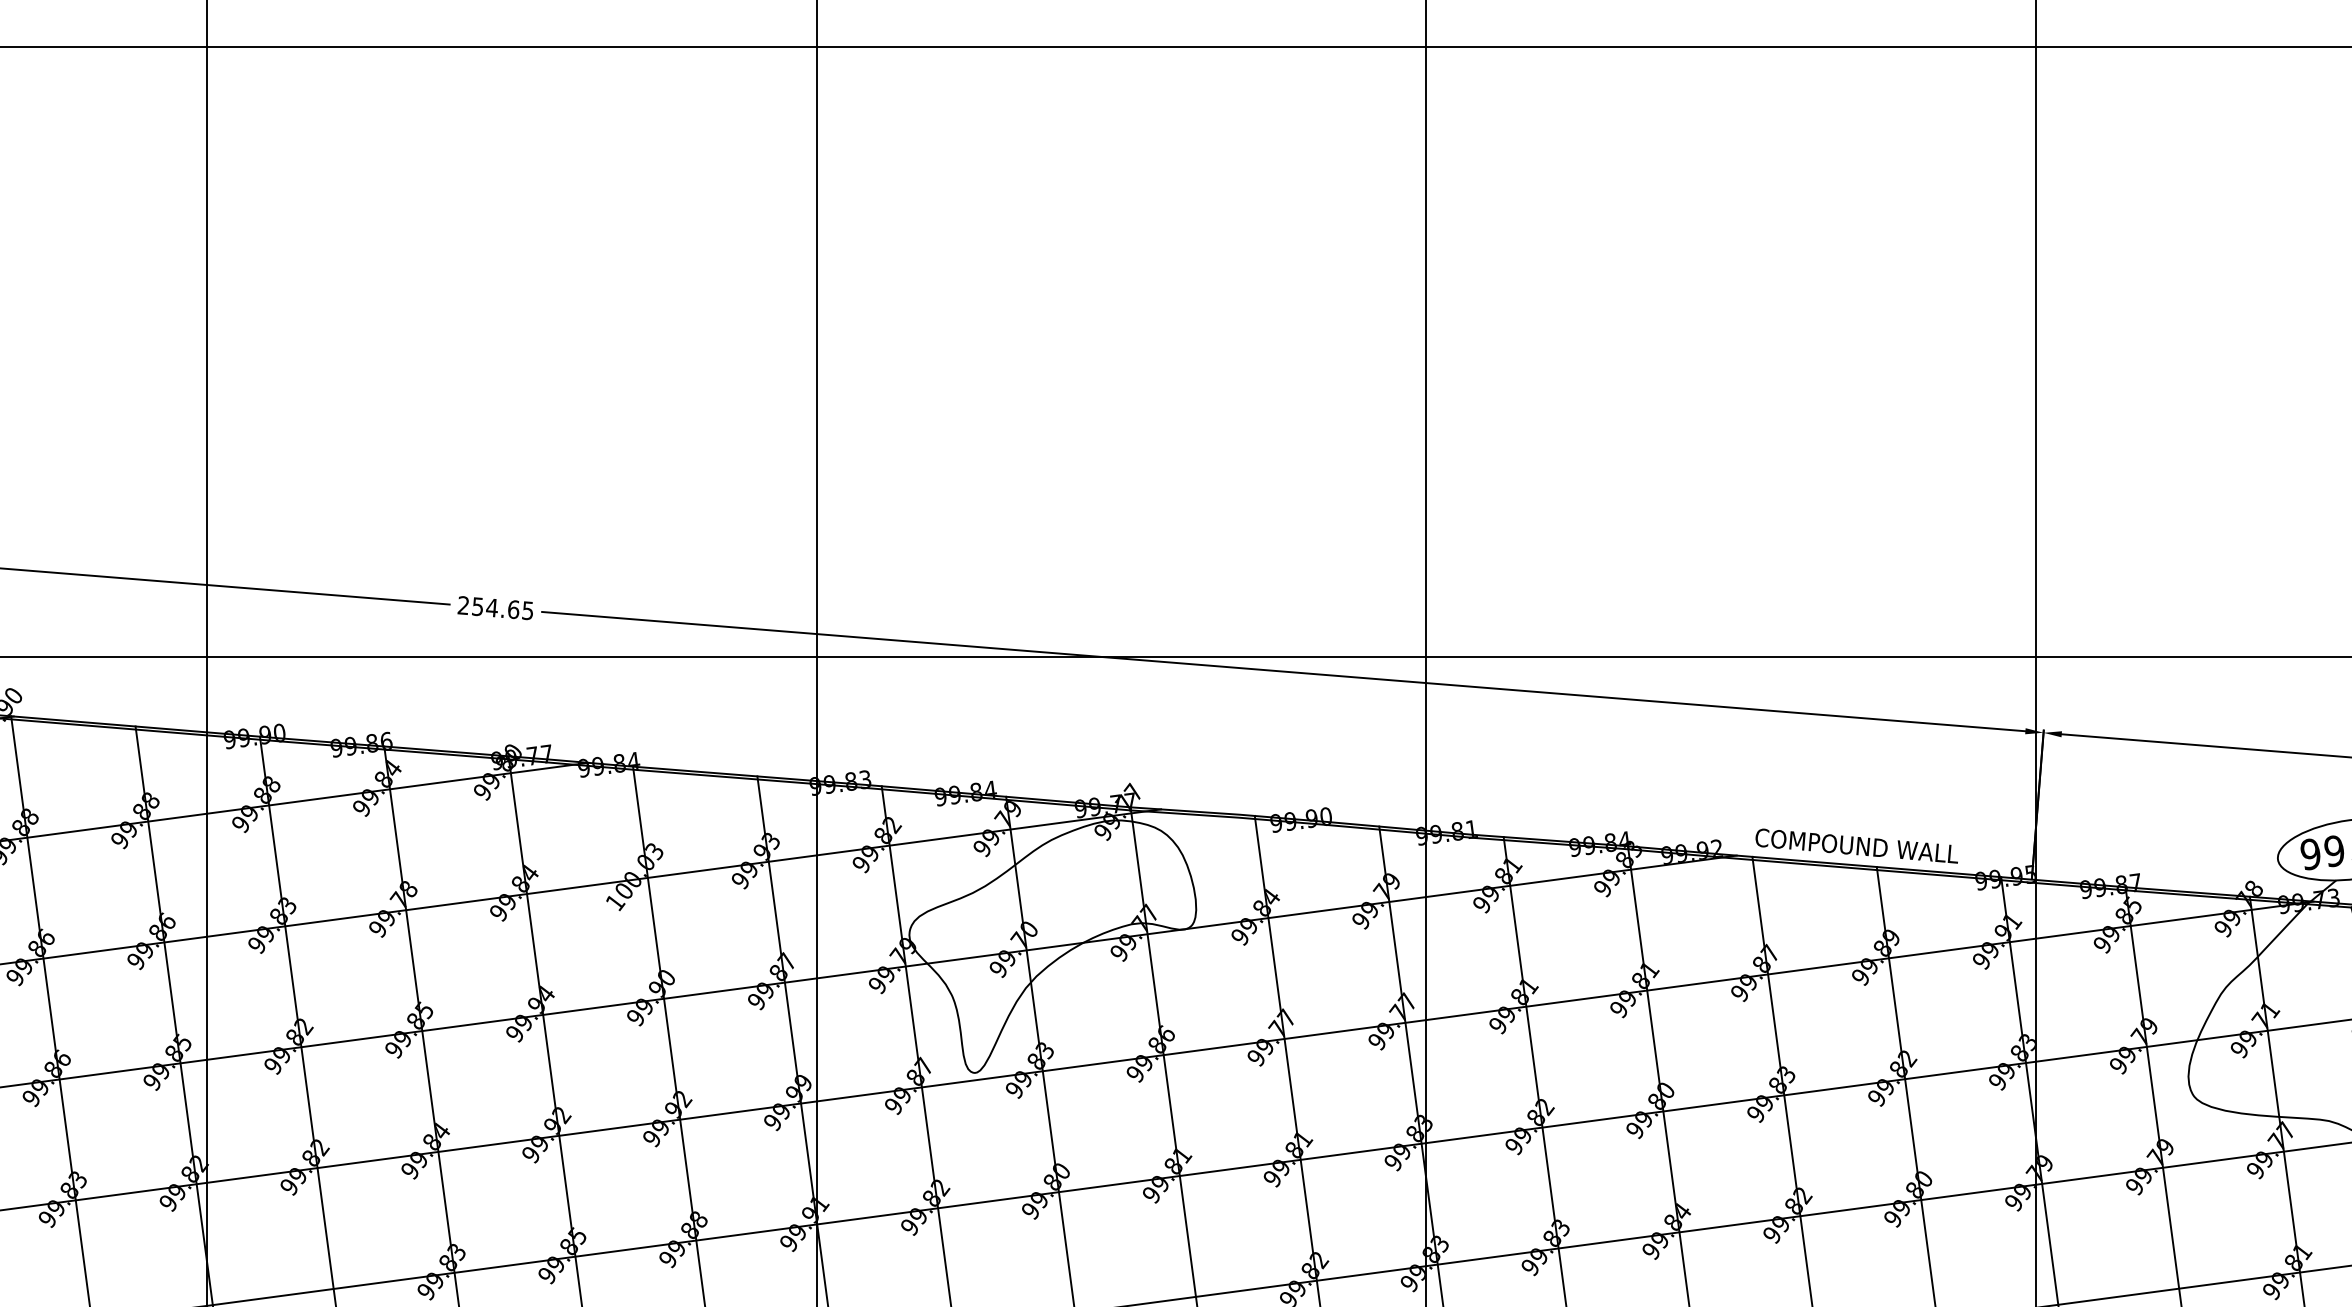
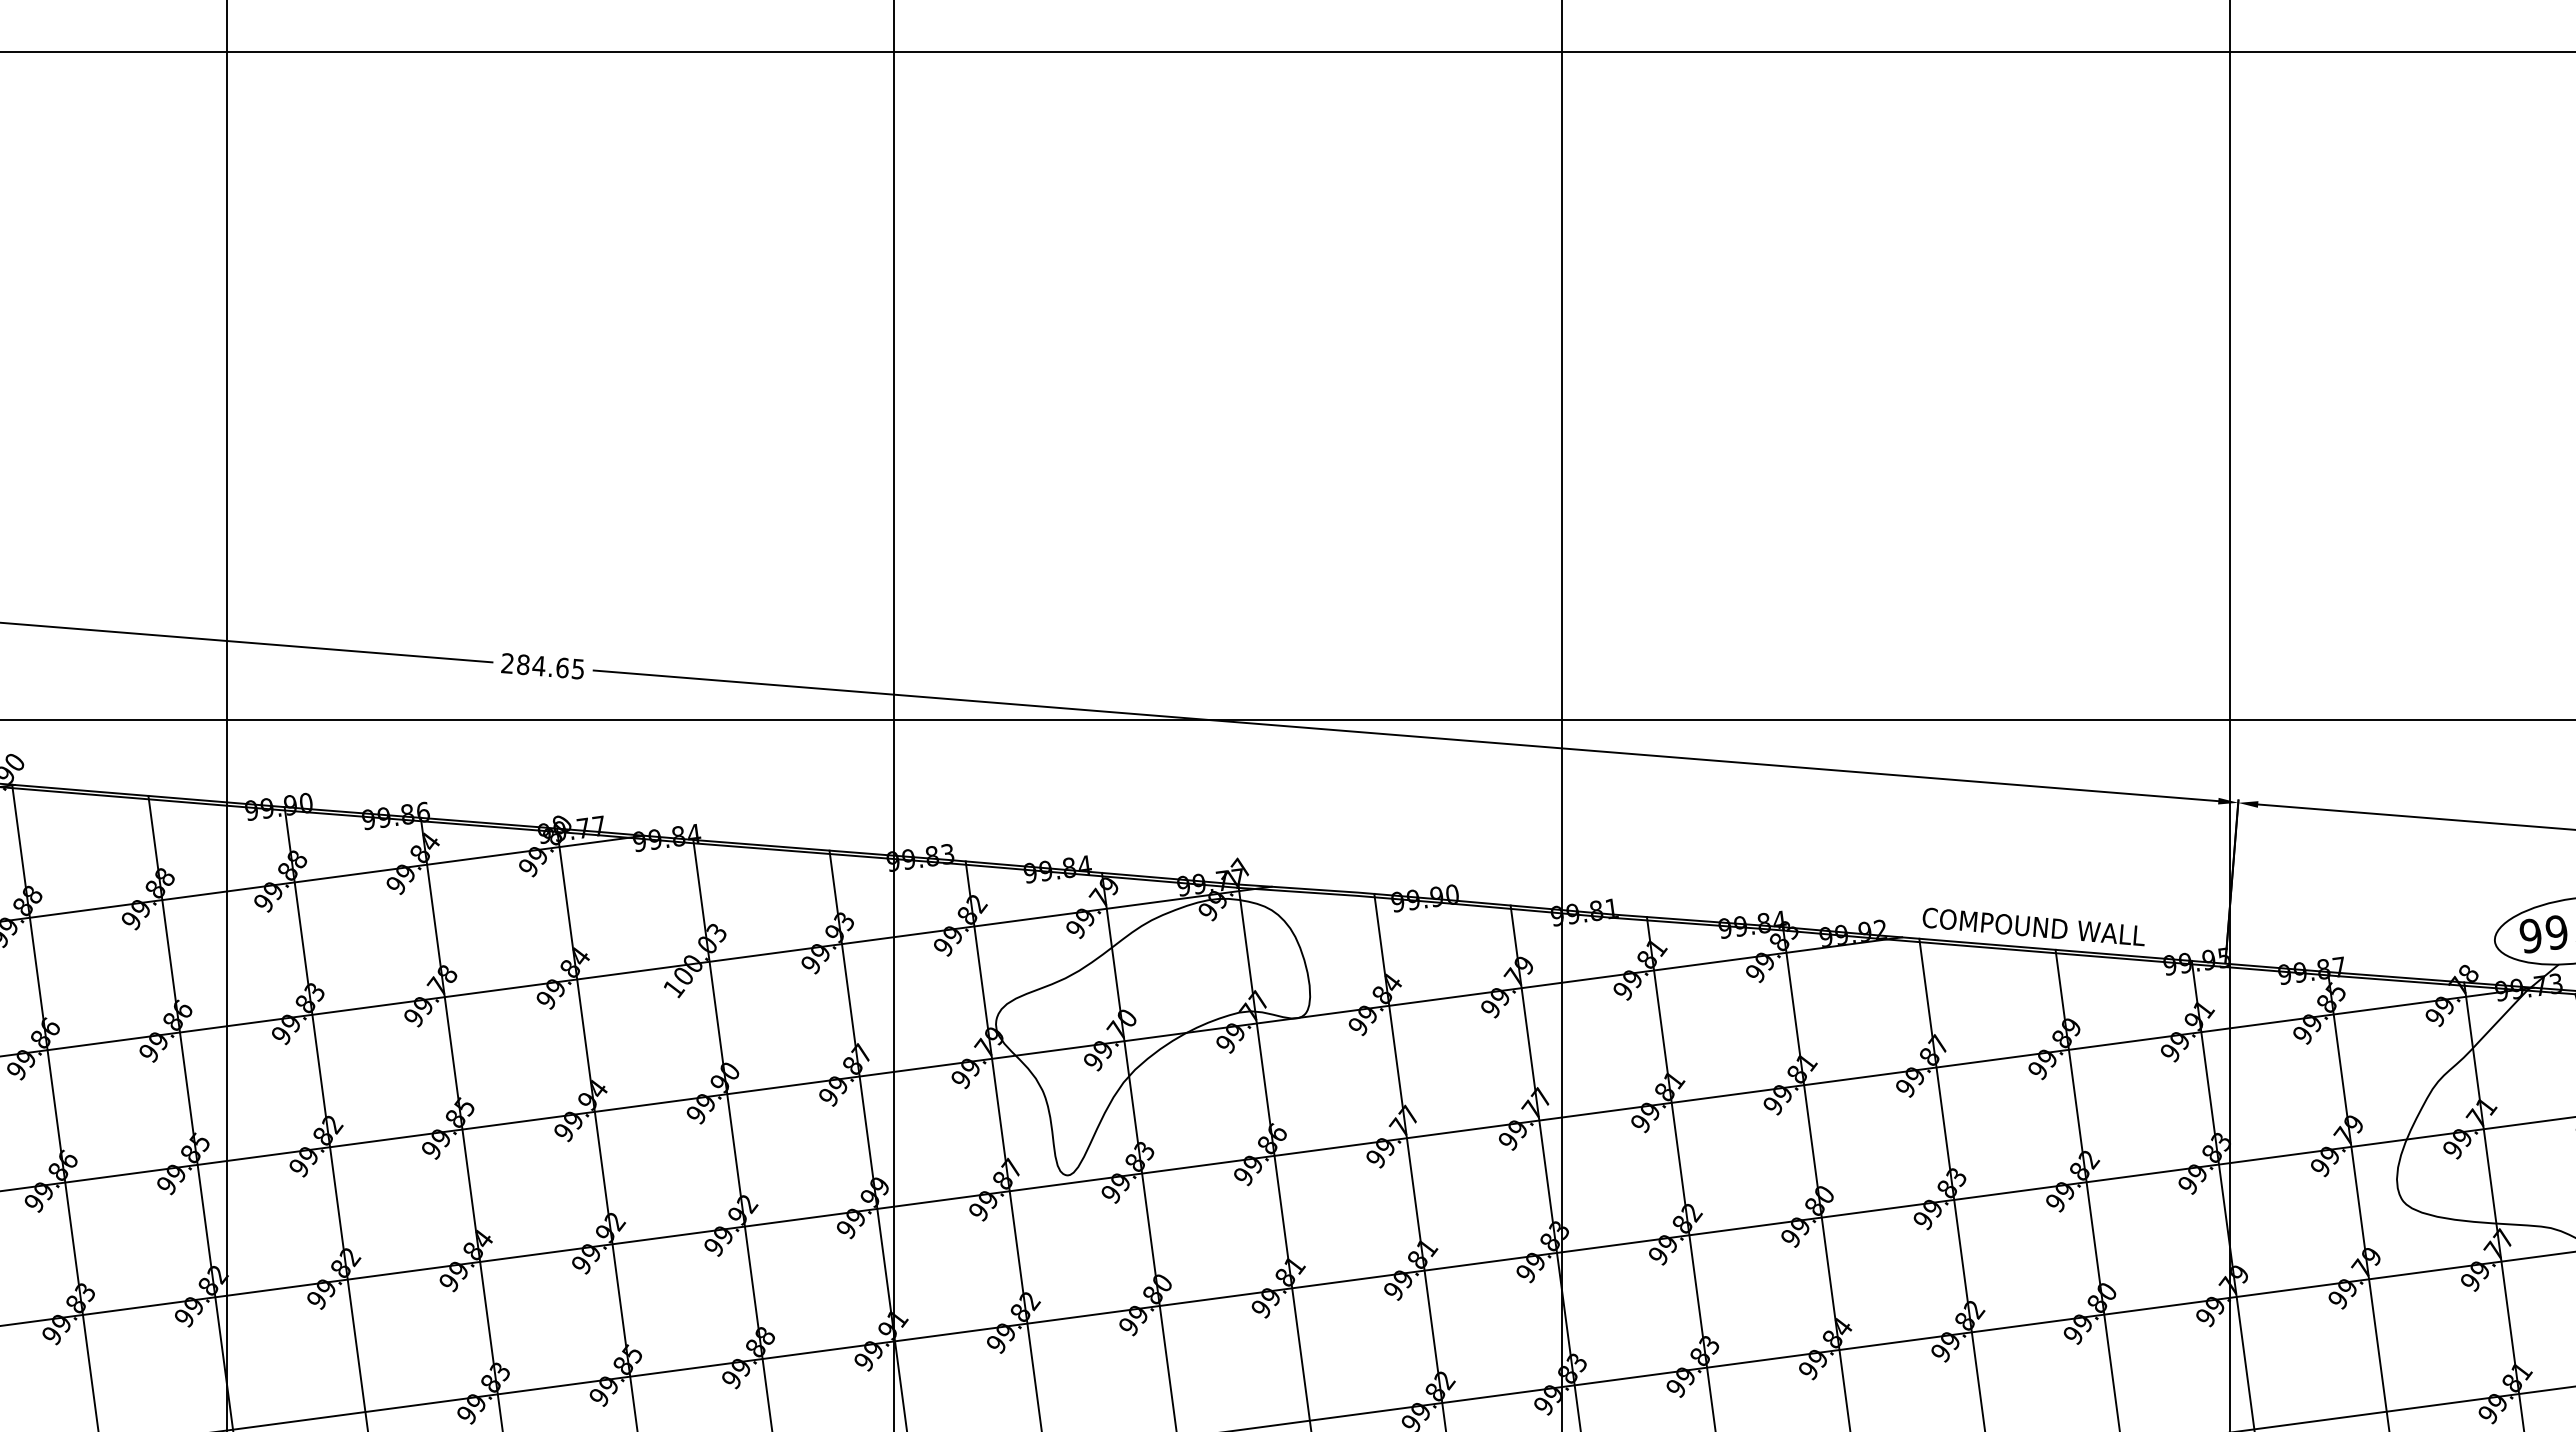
text: (477, 606) -> (522, 664), 254.65 -> 284.65

